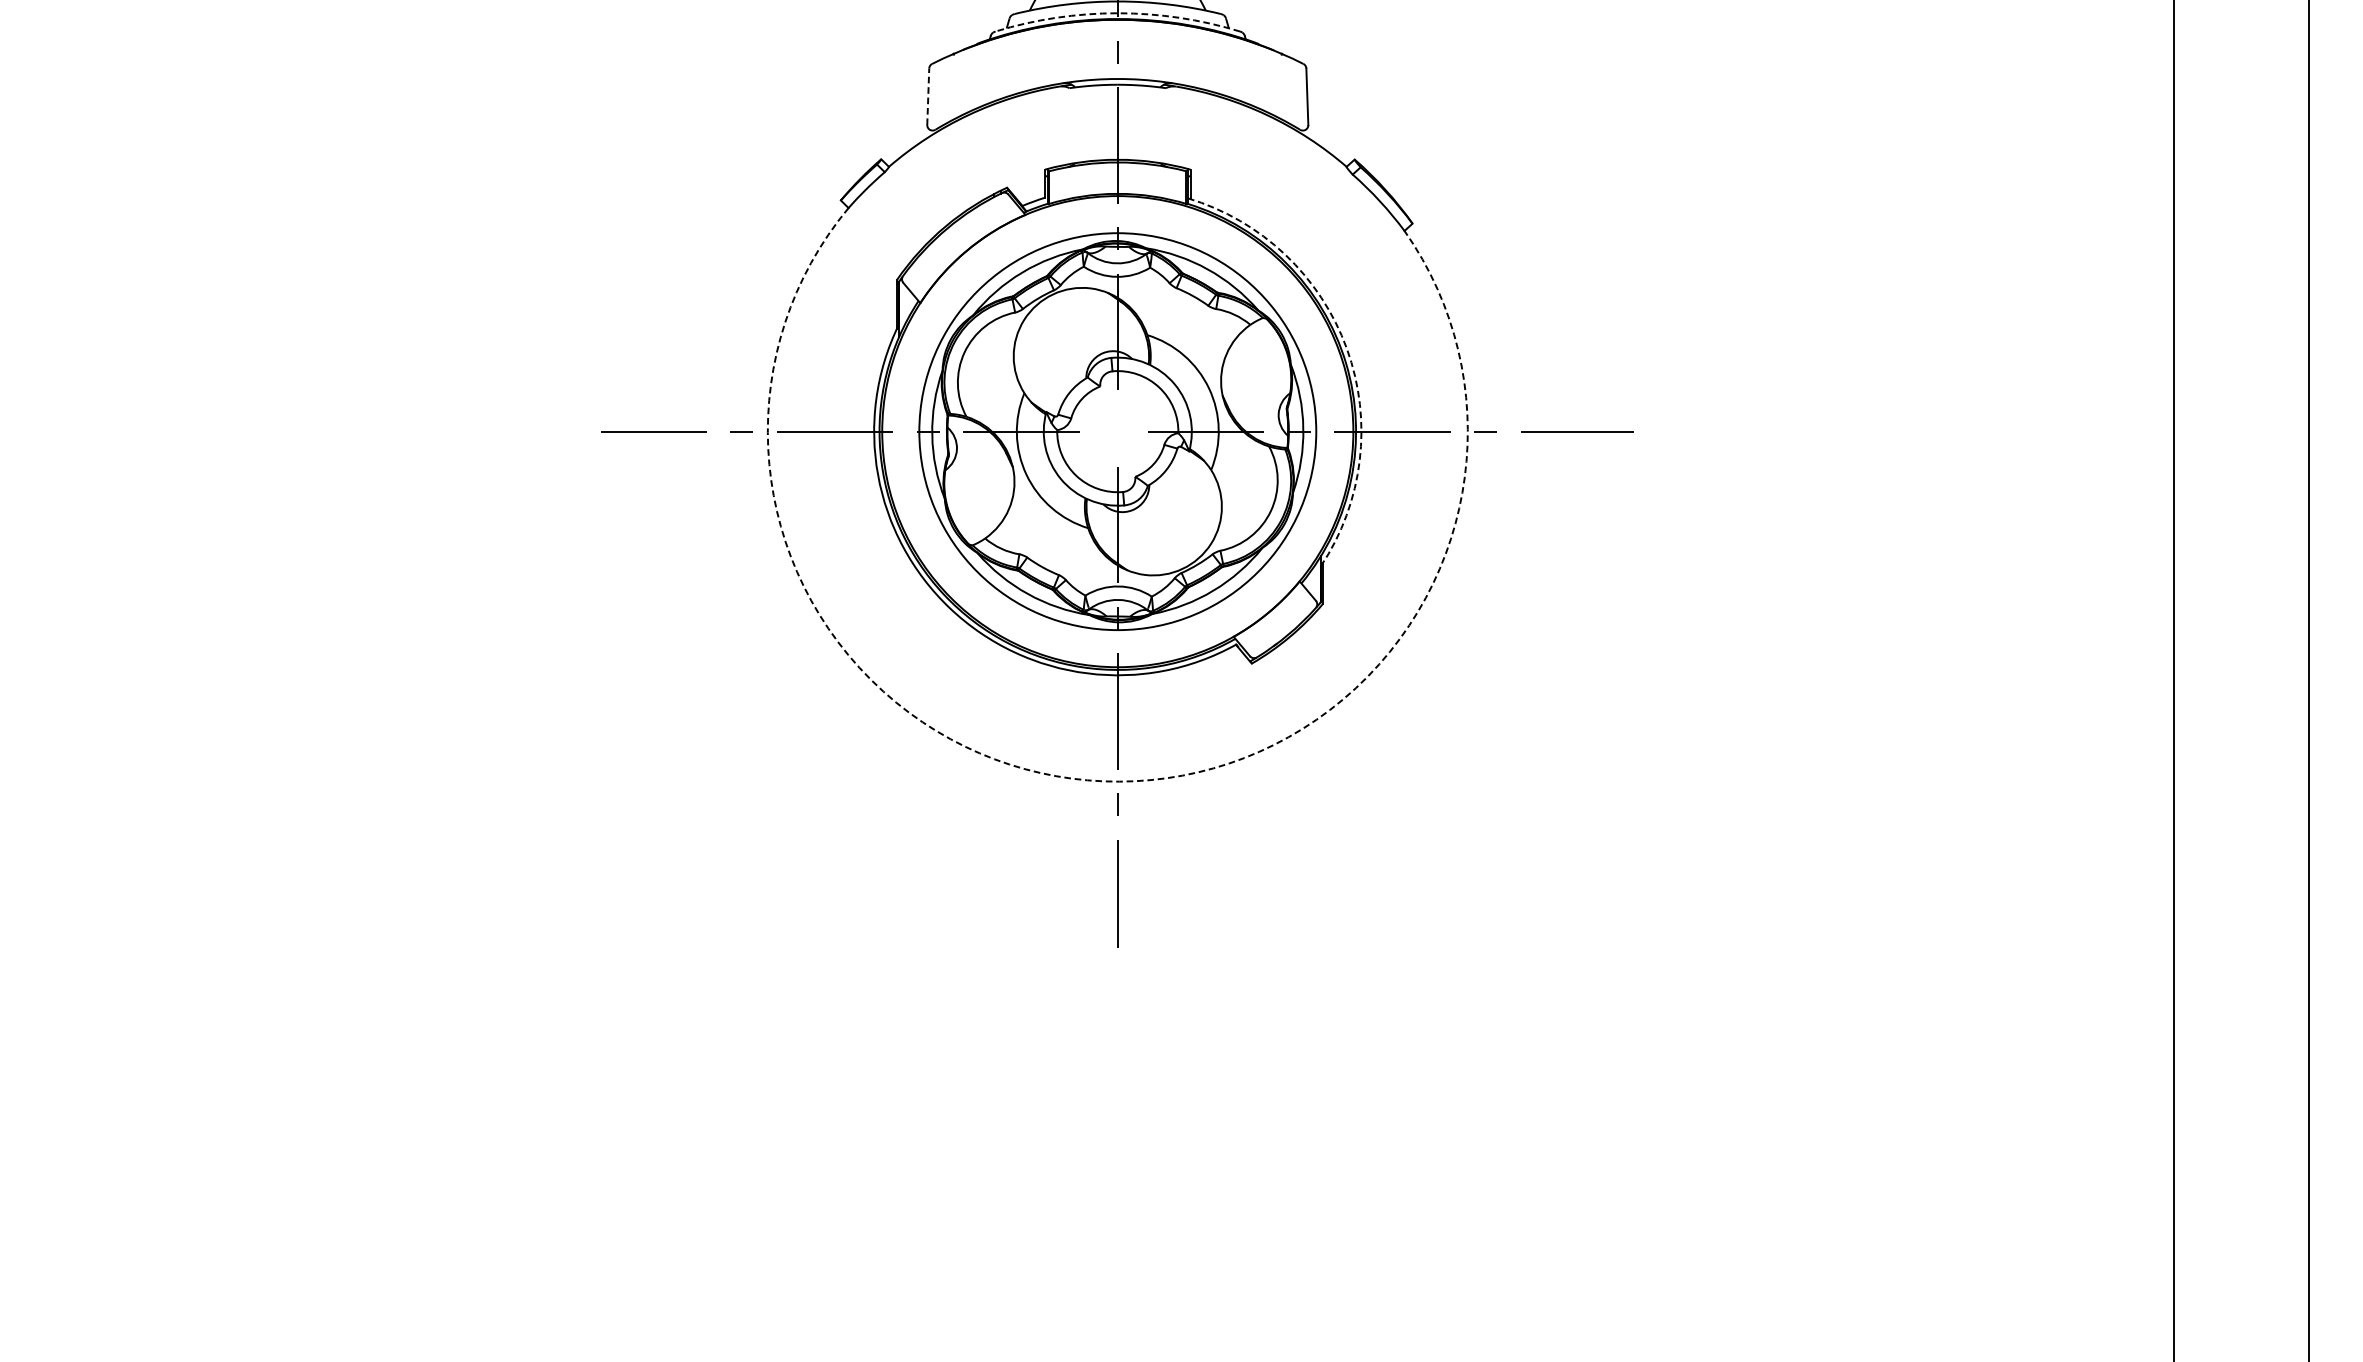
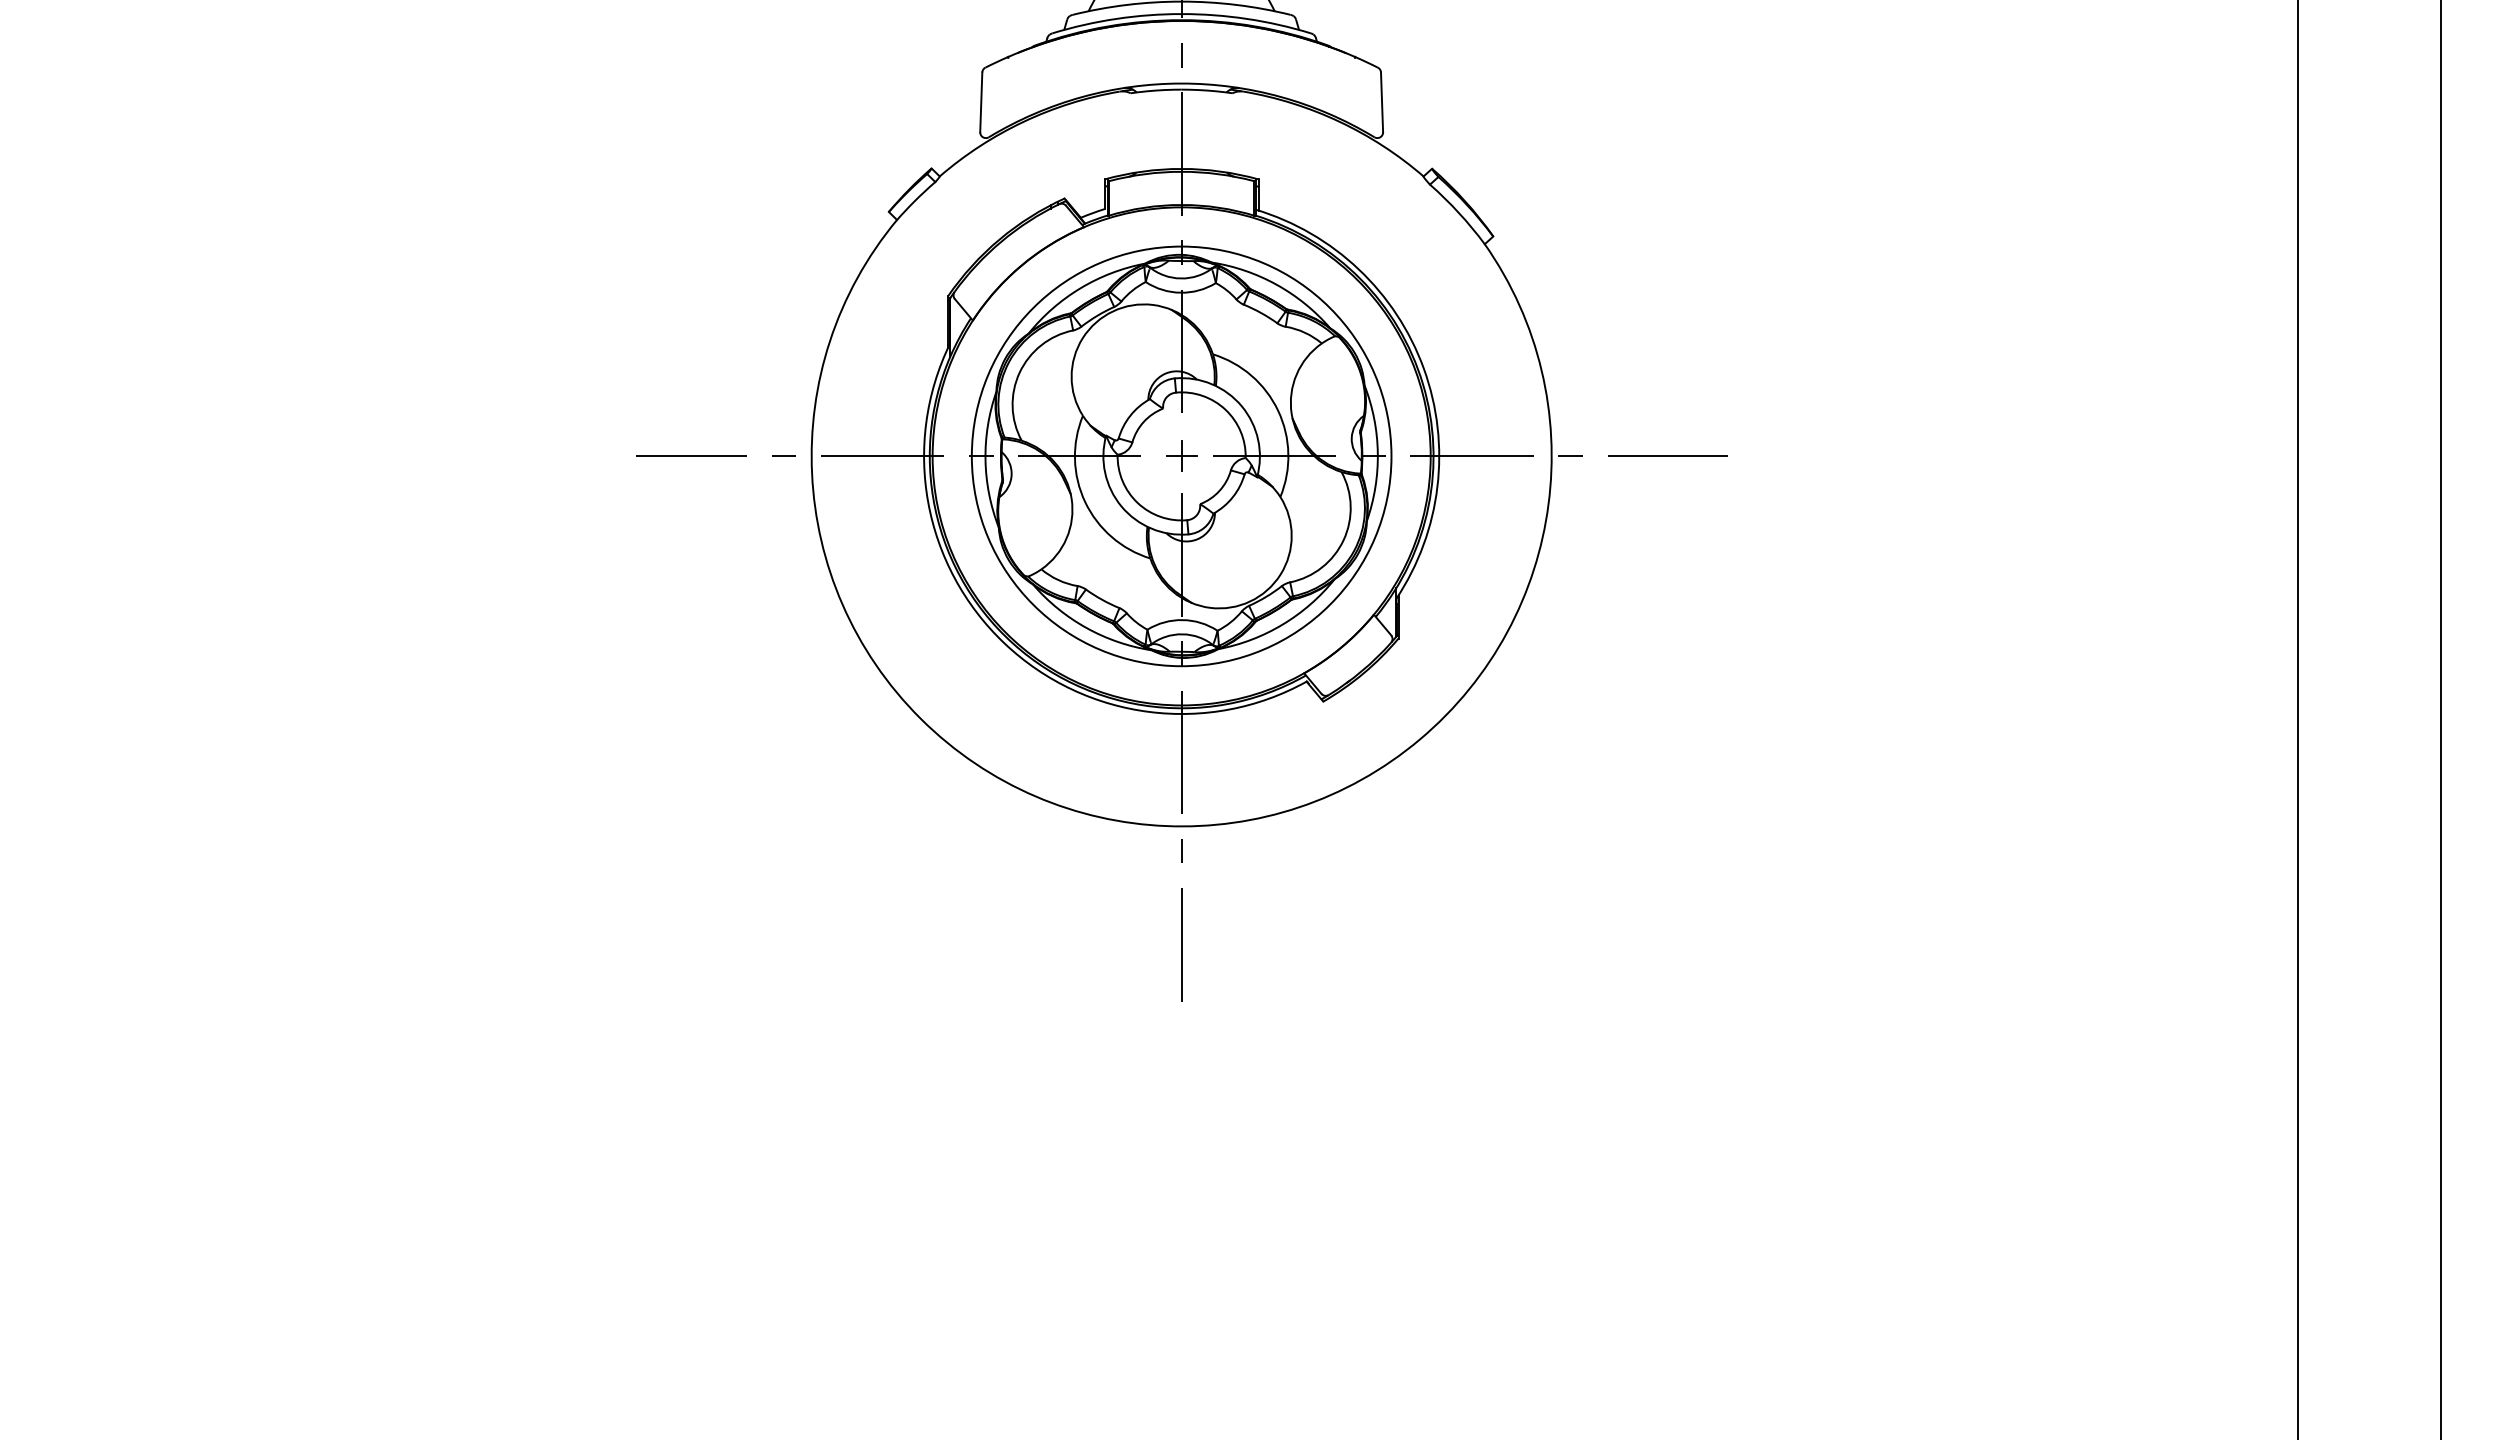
arc: (1117, 13) -> (1181, 14), dashed -> solid
line: (928, 96) -> (981, 102), dashed -> solid
arc: (1346, 348) -> (1423, 368), dashed -> solid
part: (1117, 430) -> (1181, 455), added
arc: (1103, 781) -> (1166, 826), dashed -> solid

